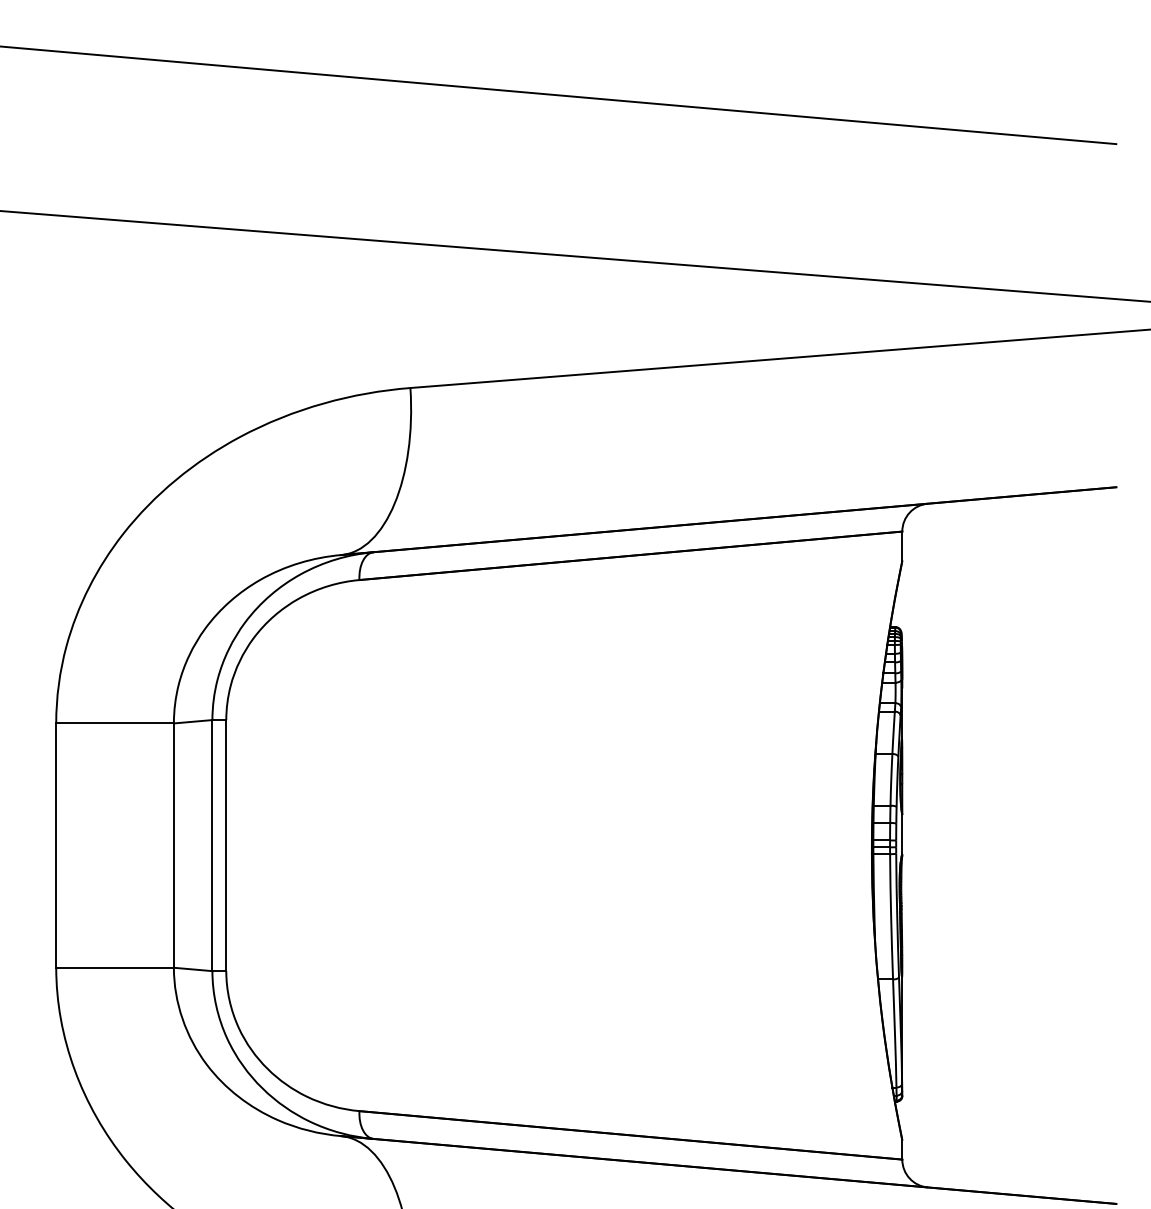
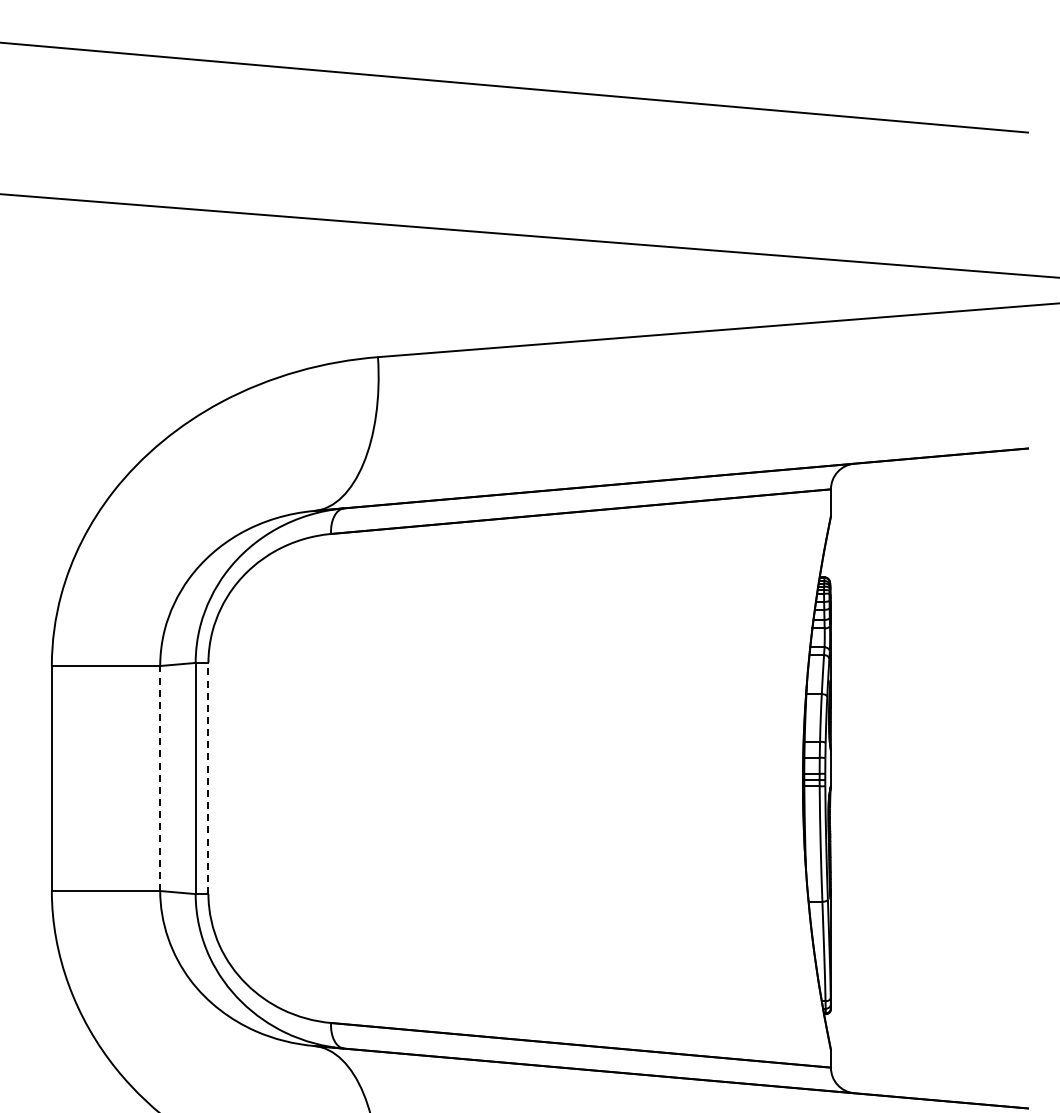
line: (174, 845) -> (160, 778), solid -> dashed
line: (226, 845) -> (208, 778), solid -> dashed

